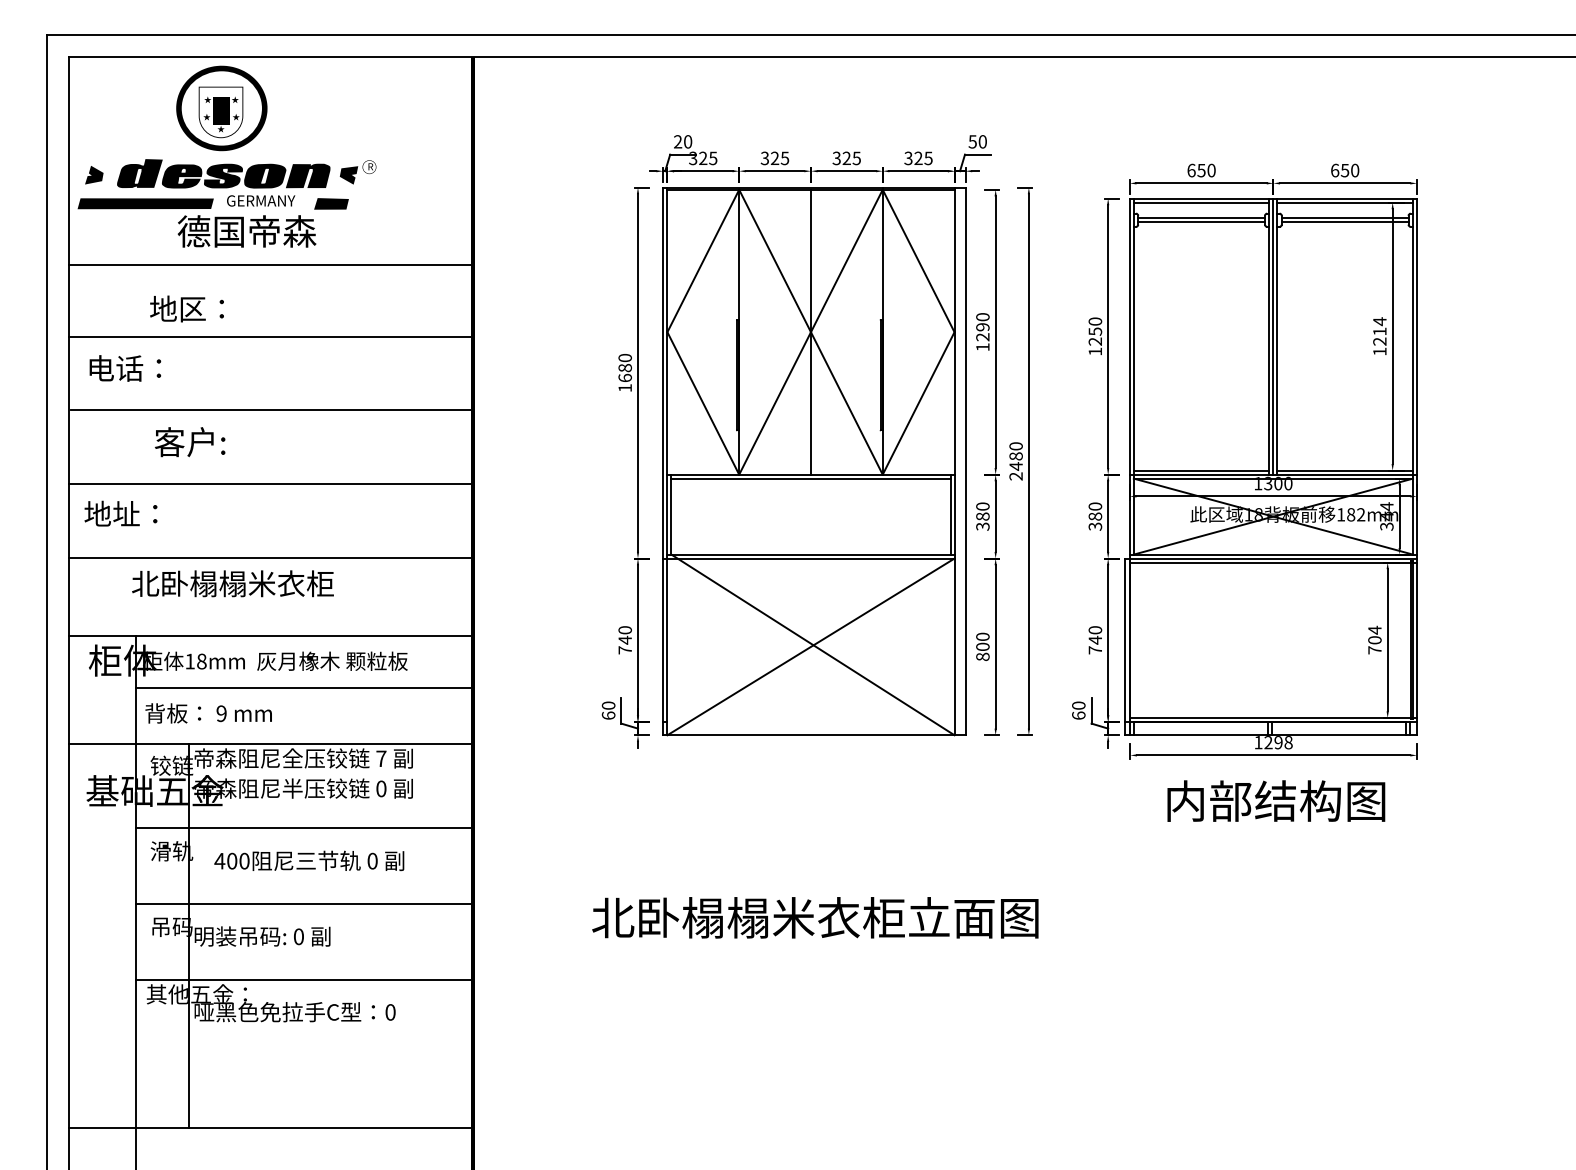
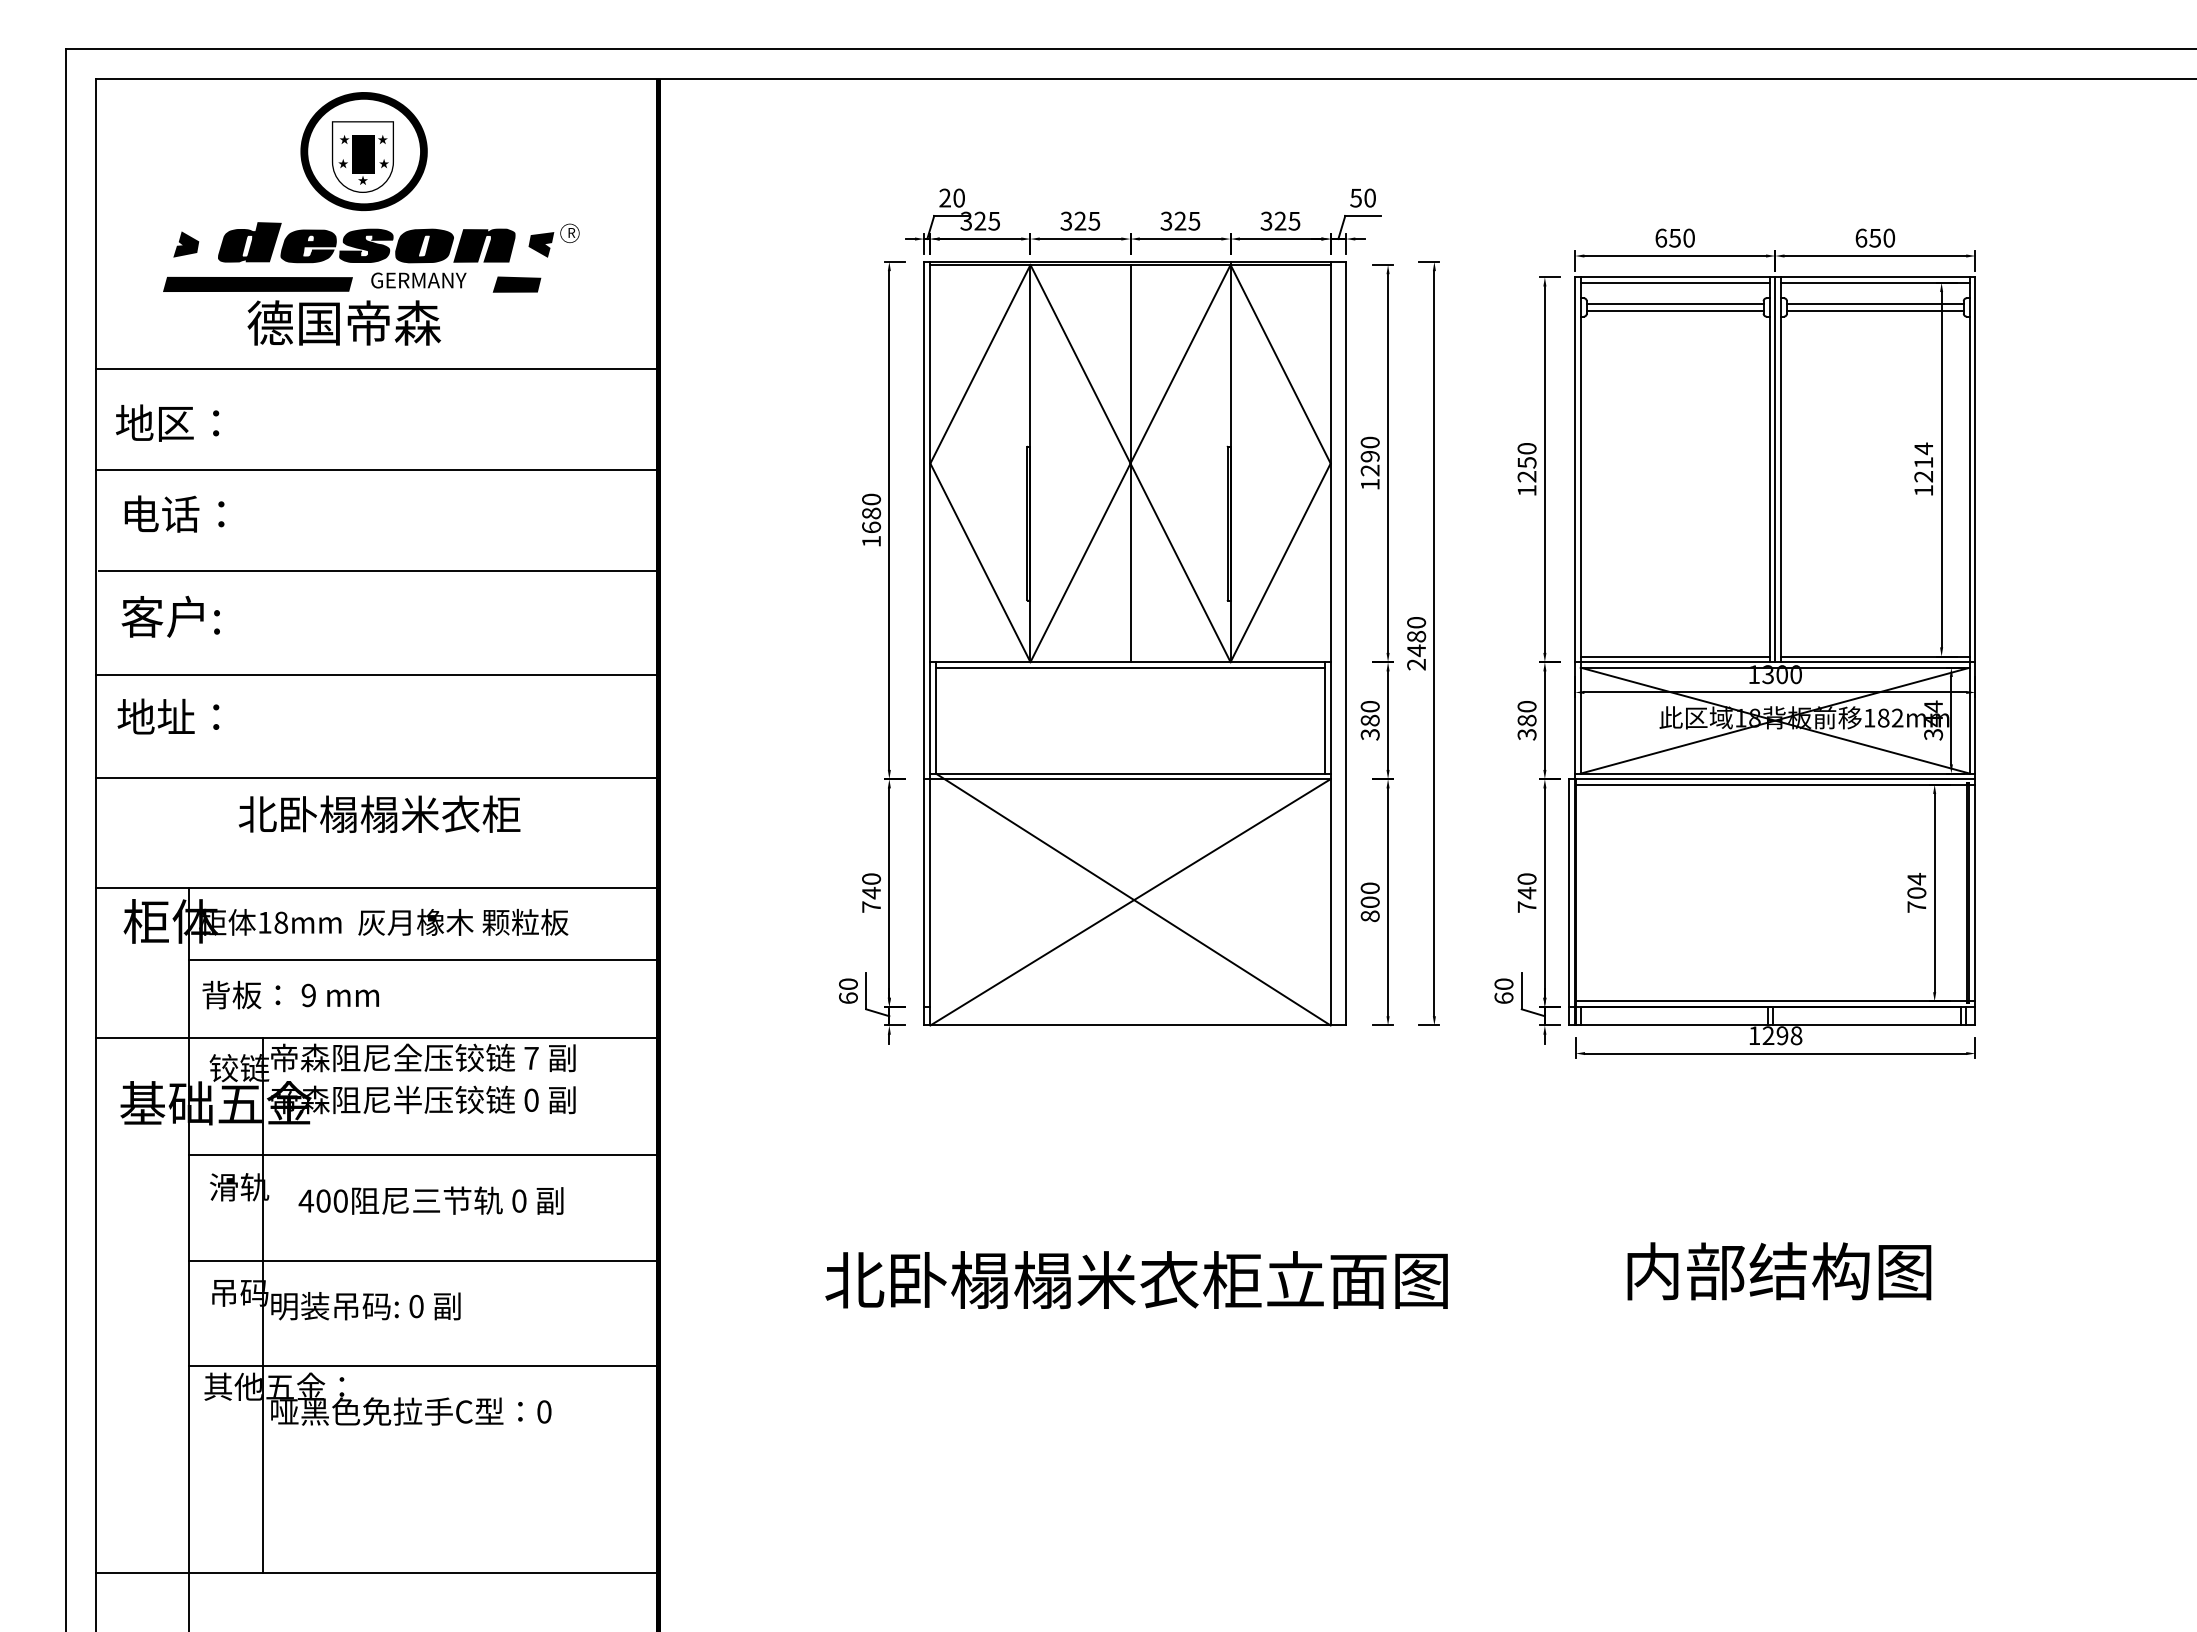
part: (227, 137) -> (371, 192), moved
text: (186, 308) -> (167, 422), moved
text: (189, 441) -> (170, 616), moved
text: (232, 583) -> (379, 813), moved
text: (1276, 801) -> (1779, 1271), moved

